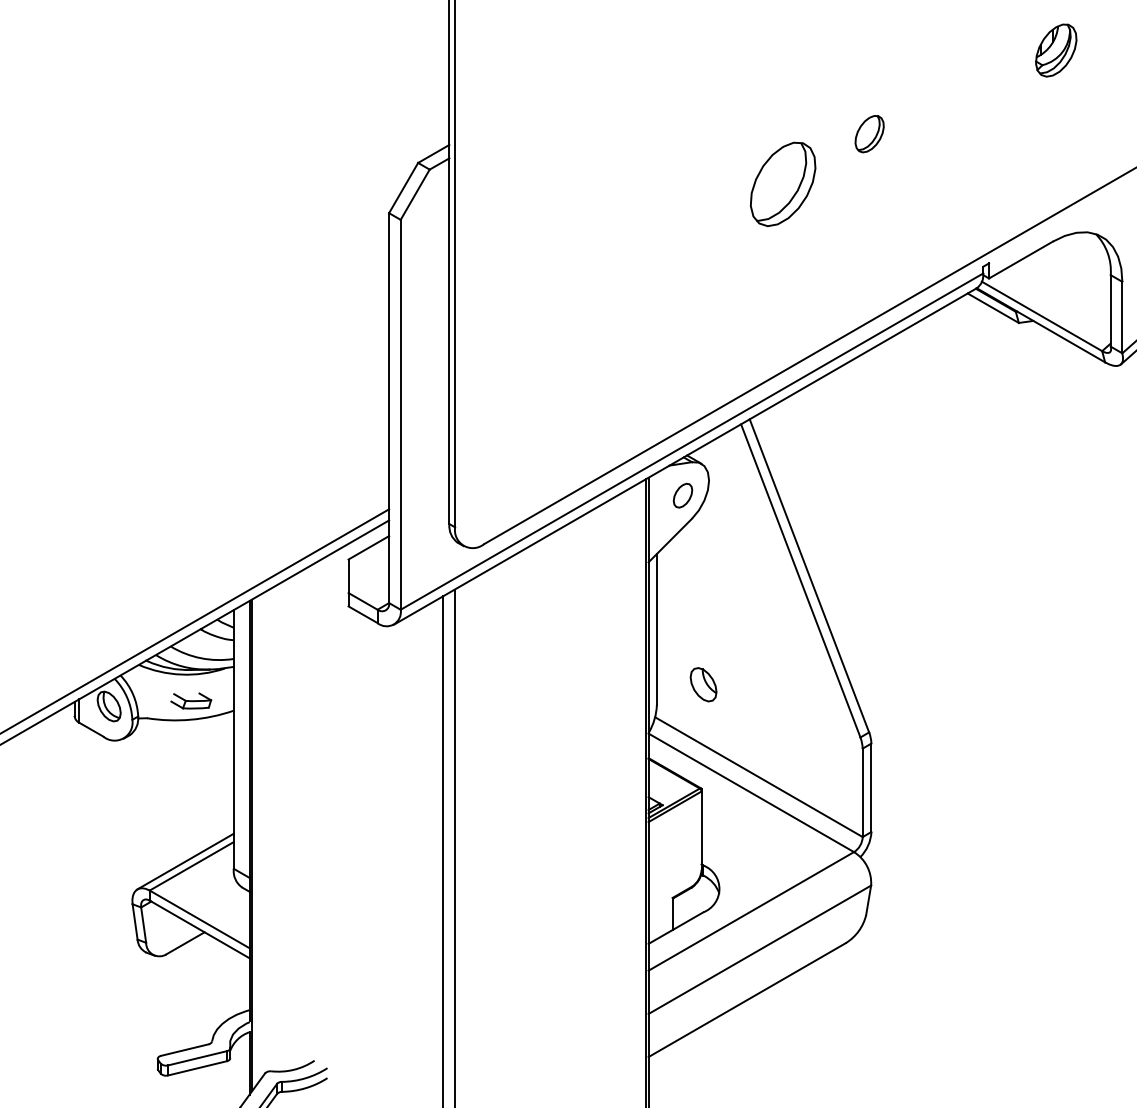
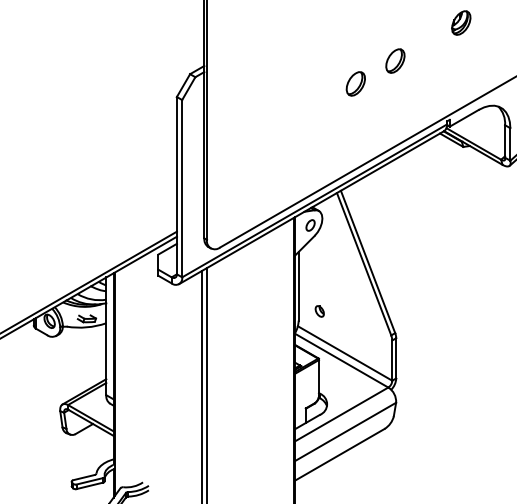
part: (1056, 49) -> (461, 22), moved
part: (869, 132) -> (395, 60), size x1.43
part: (781, 183) -> (355, 83), size x0.62
part: (702, 684) -> (319, 311), size x0.71

